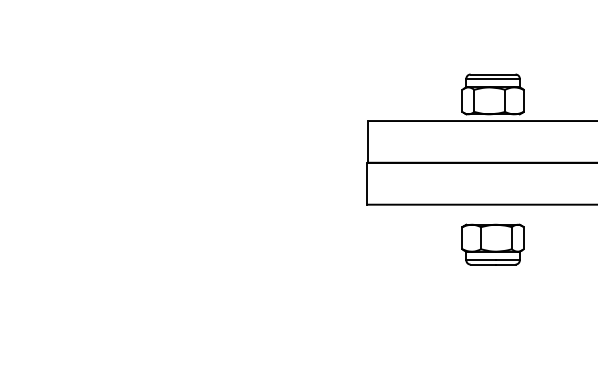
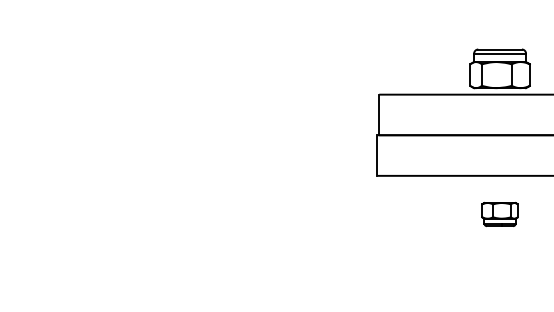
part: (492, 244) -> (499, 214), size x0.6

